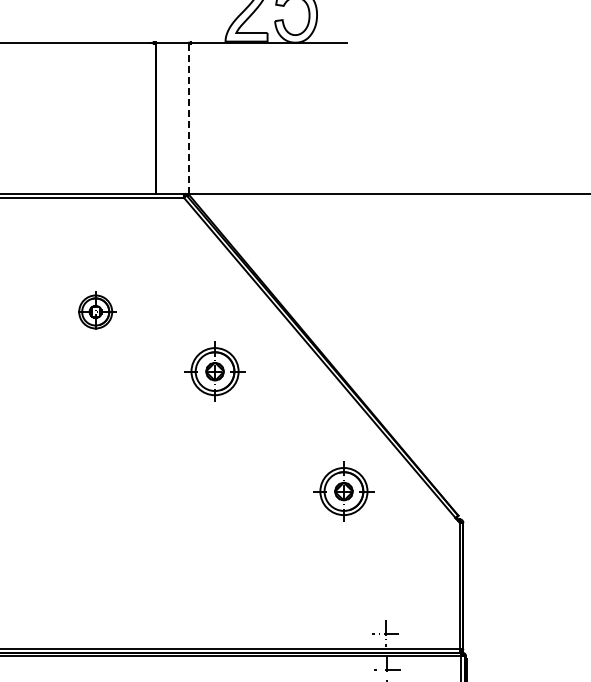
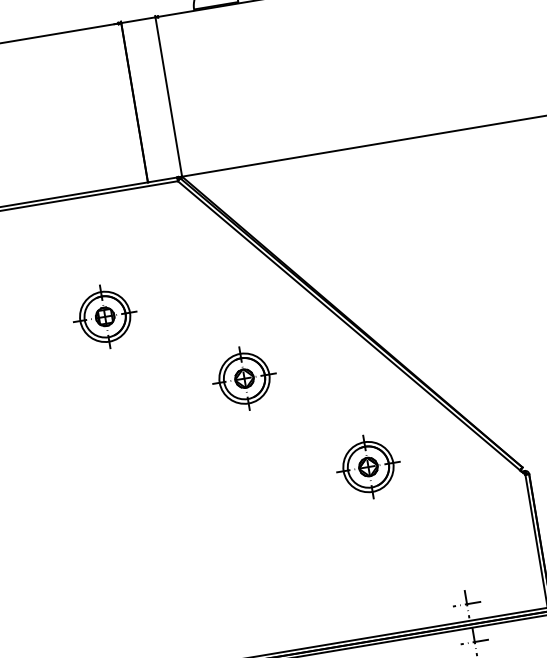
line: (188, 117) -> (168, 95), dashed -> solid
part: (95, 311) -> (104, 316), size x1.43
part: (214, 371) -> (243, 378), moved
part: (343, 491) -> (367, 467), moved

